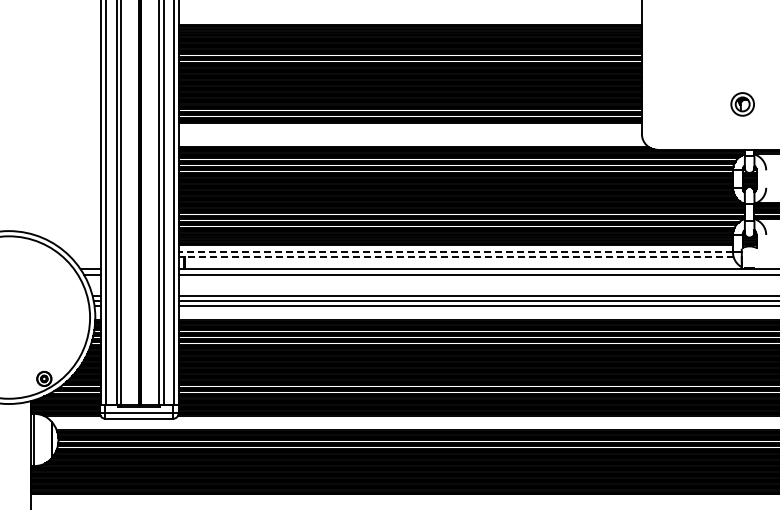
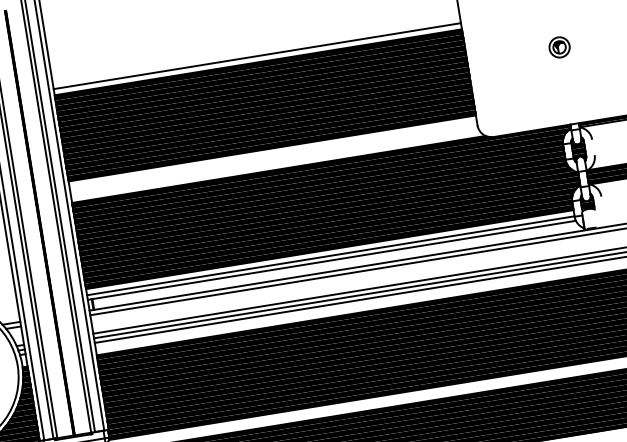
line: (410, 17) -> (257, 55), added
part: (742, 104) -> (559, 47), moved
line: (456, 251) -> (331, 255), dashed -> solid
line: (456, 257) -> (331, 260), dashed -> solid

